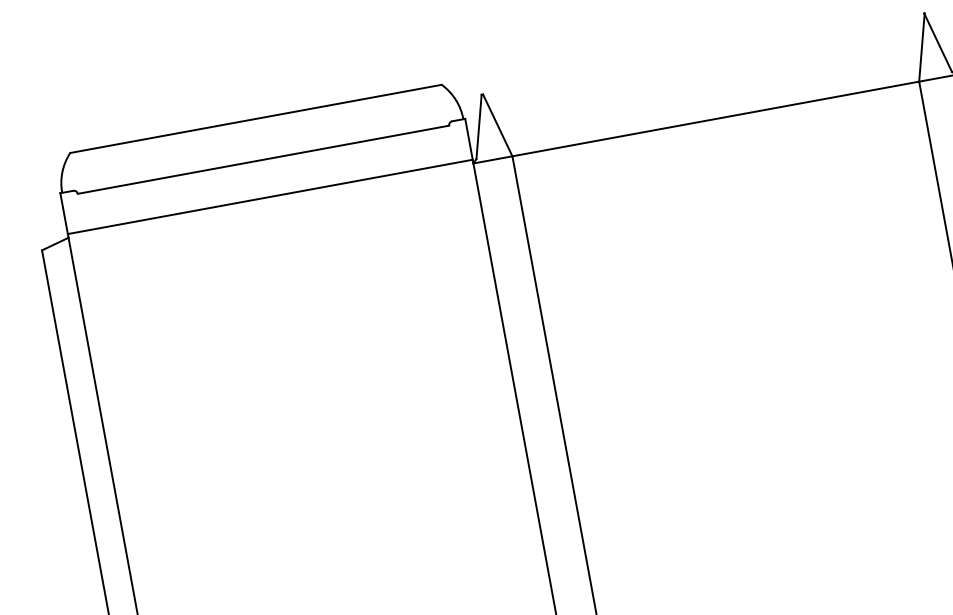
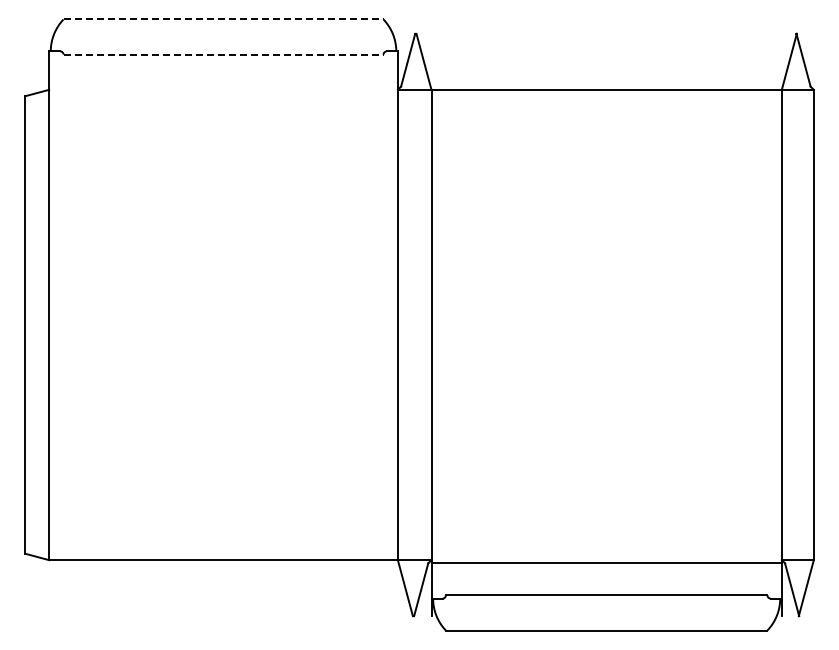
line: (255, 118) -> (223, 19), solid -> dashed
line: (263, 159) -> (223, 54), solid -> dashed
line: (270, 196) -> (223, 86), removed

